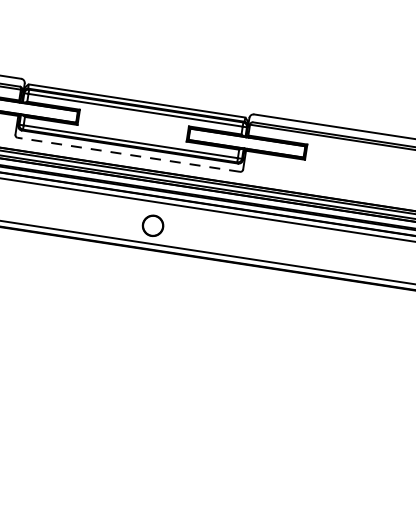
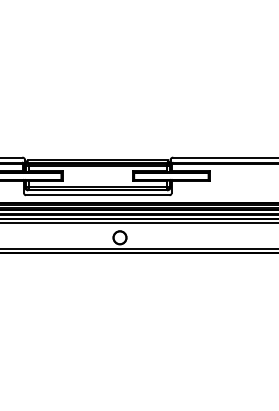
line: (128, 155) -> (97, 195), dashed -> solid

